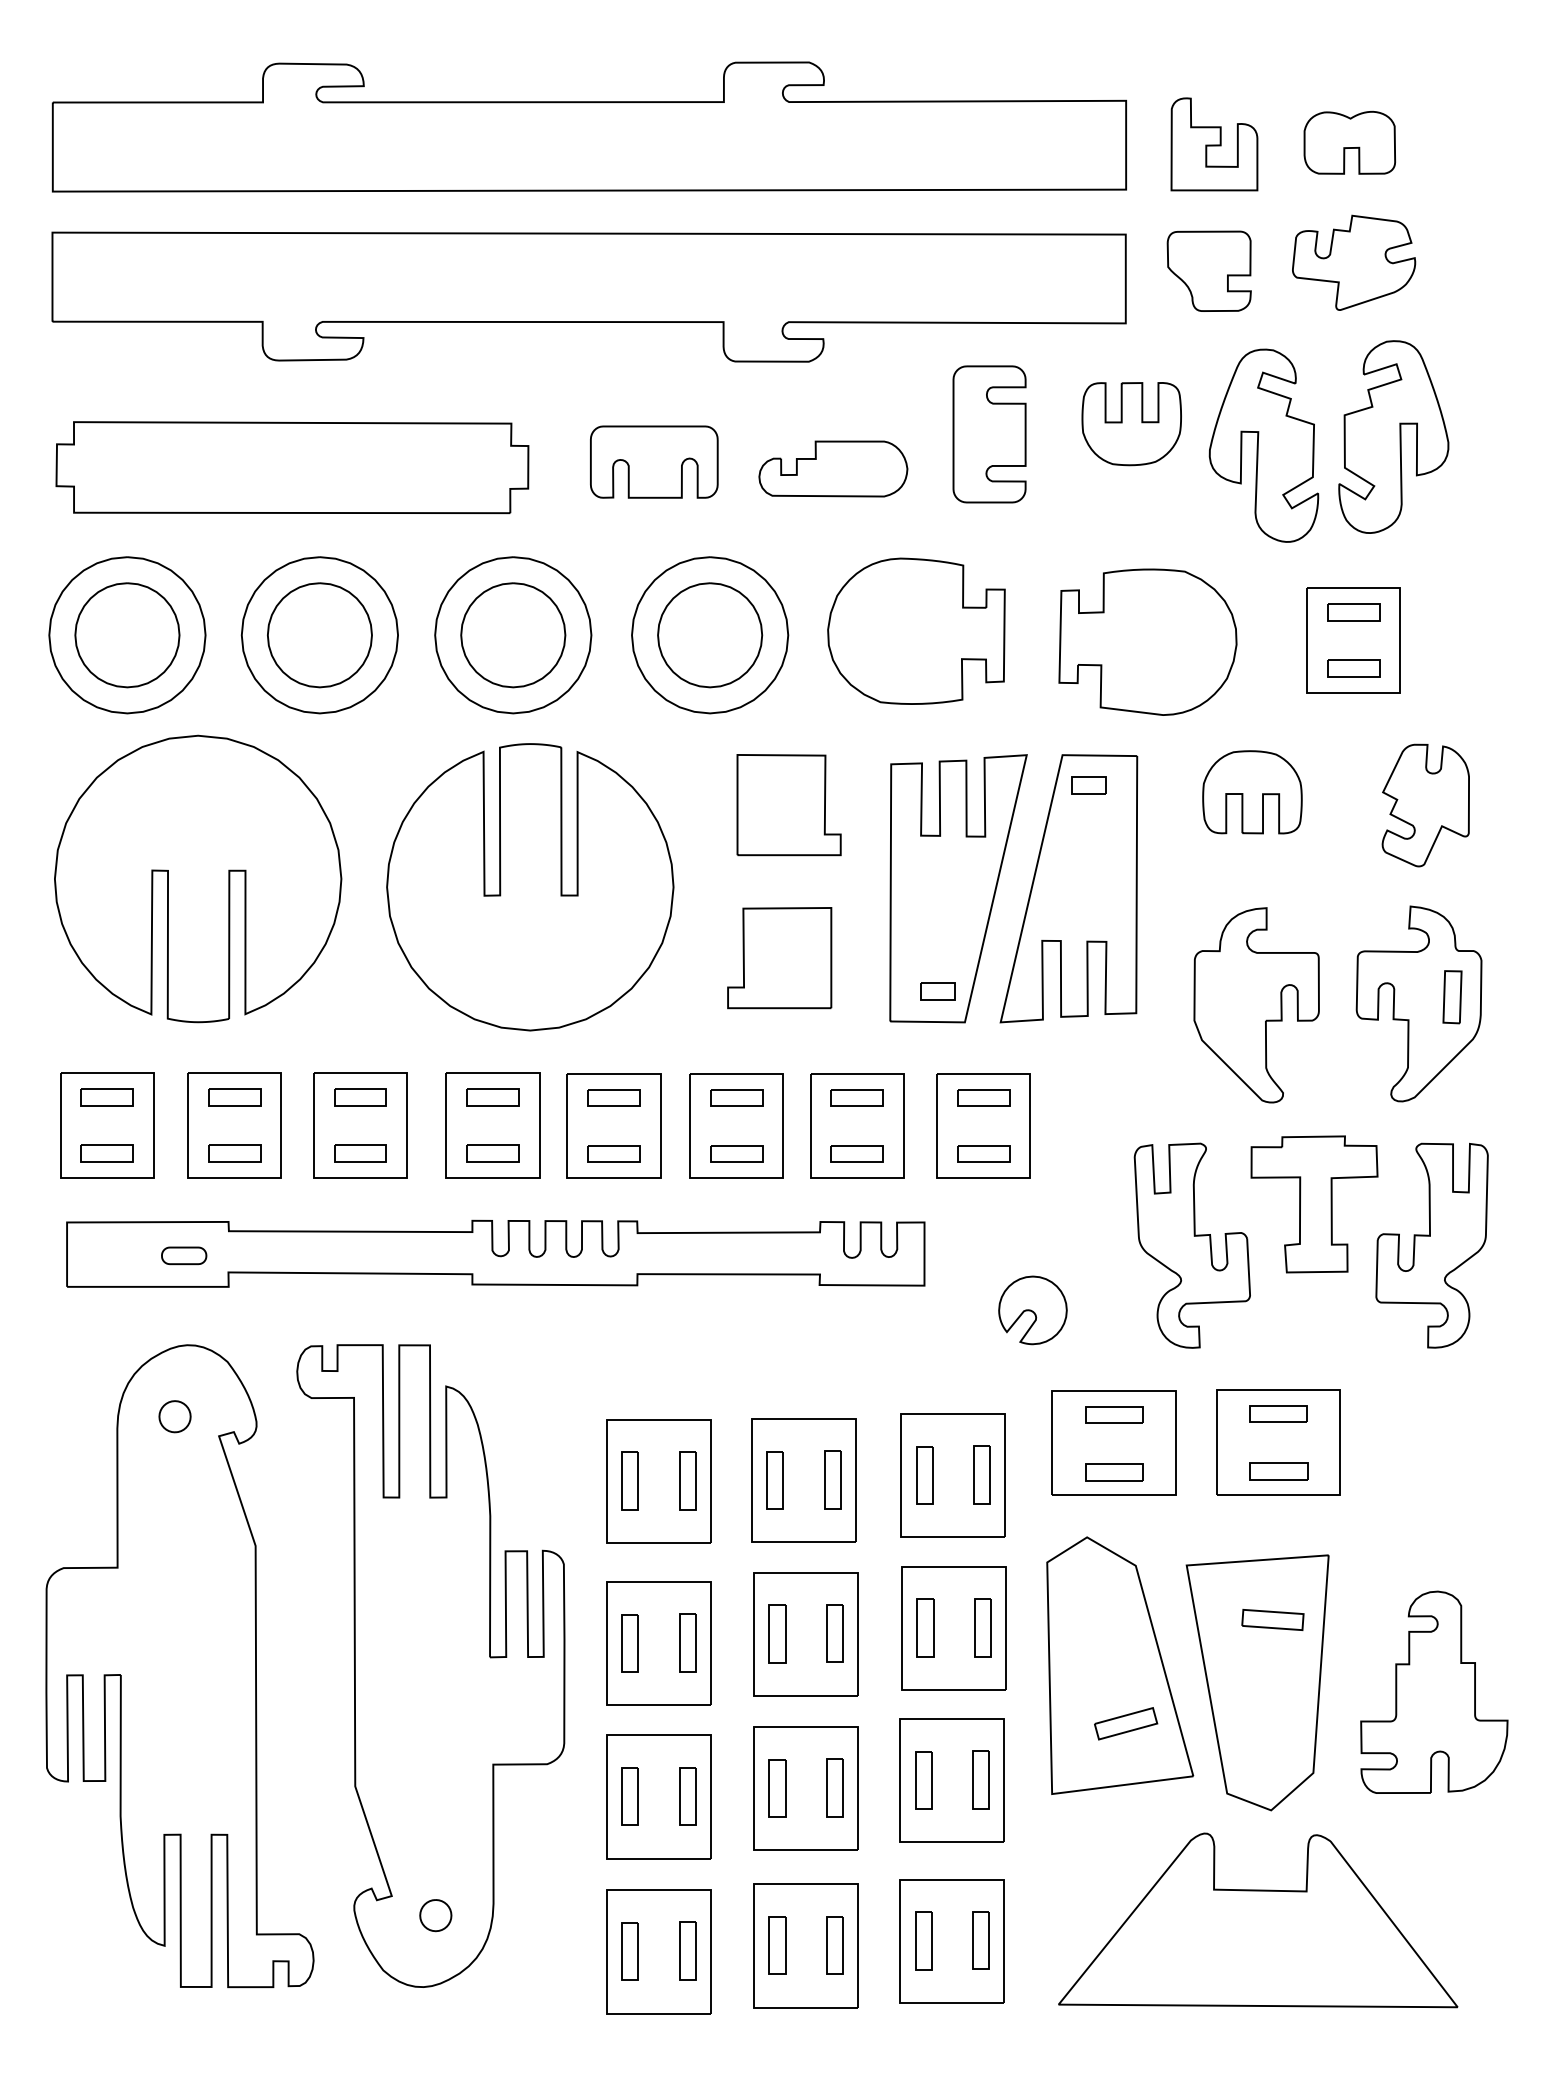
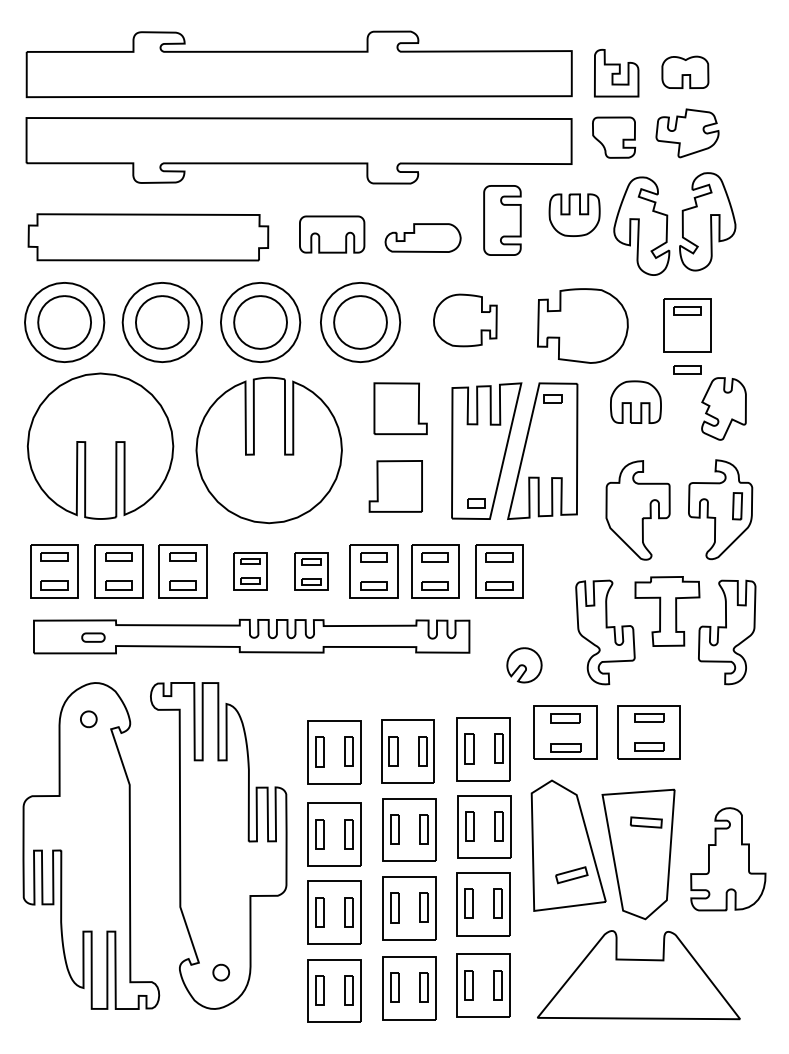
part: (916, 631) -> (465, 320), size x0.7
part: (1353, 666) -> (687, 369), moved
part: (493, 1125) -> (250, 571), size x0.7
part: (613, 1125) -> (311, 571), size x0.7

